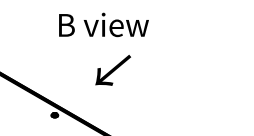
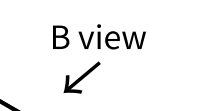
text: (103, 24) -> (98, 36), moved

